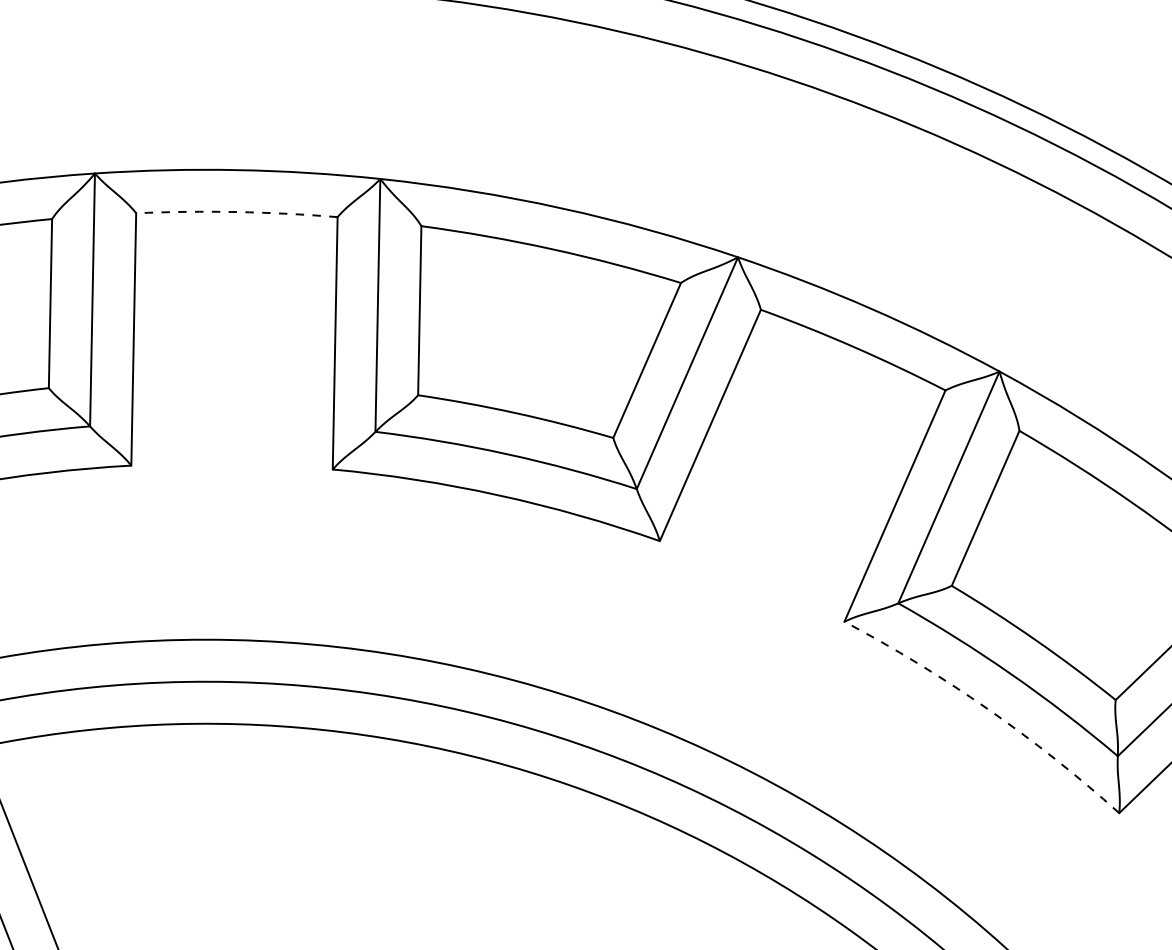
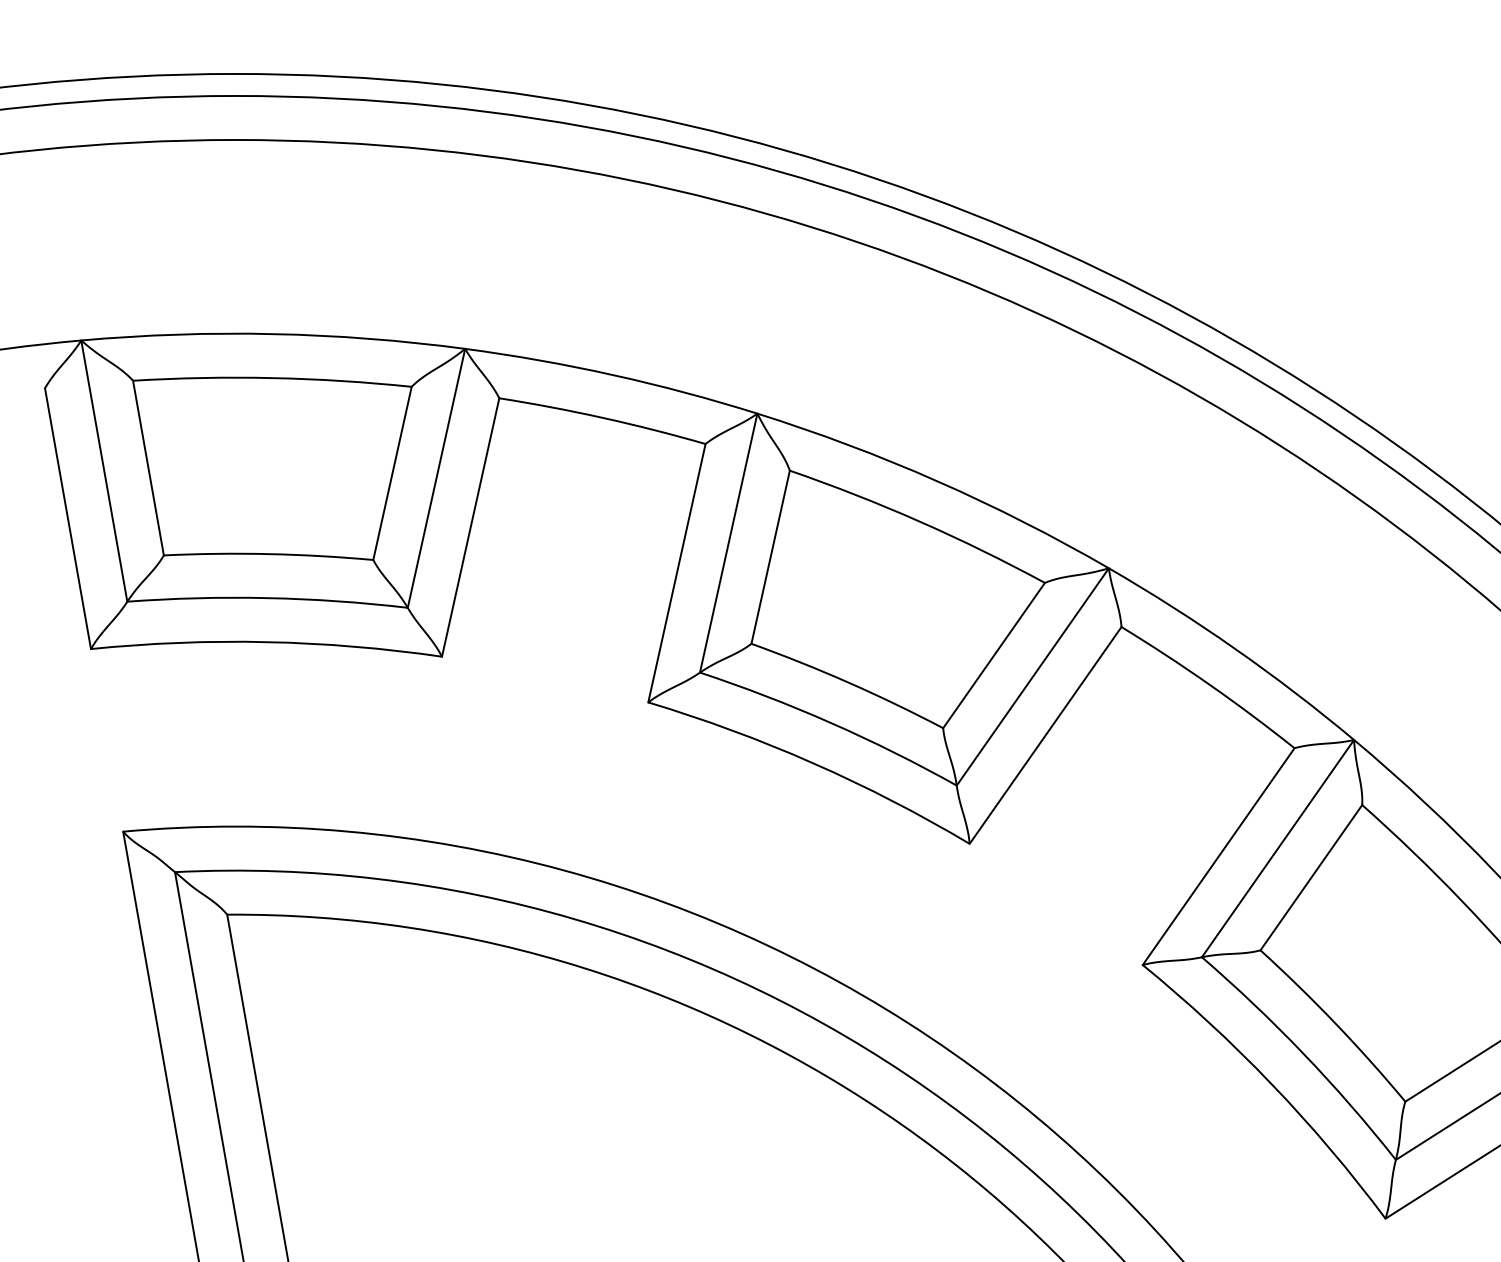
arc: (237, 211) -> (603, 417), dashed -> solid
arc: (987, 709) -> (1271, 1084), dashed -> solid

